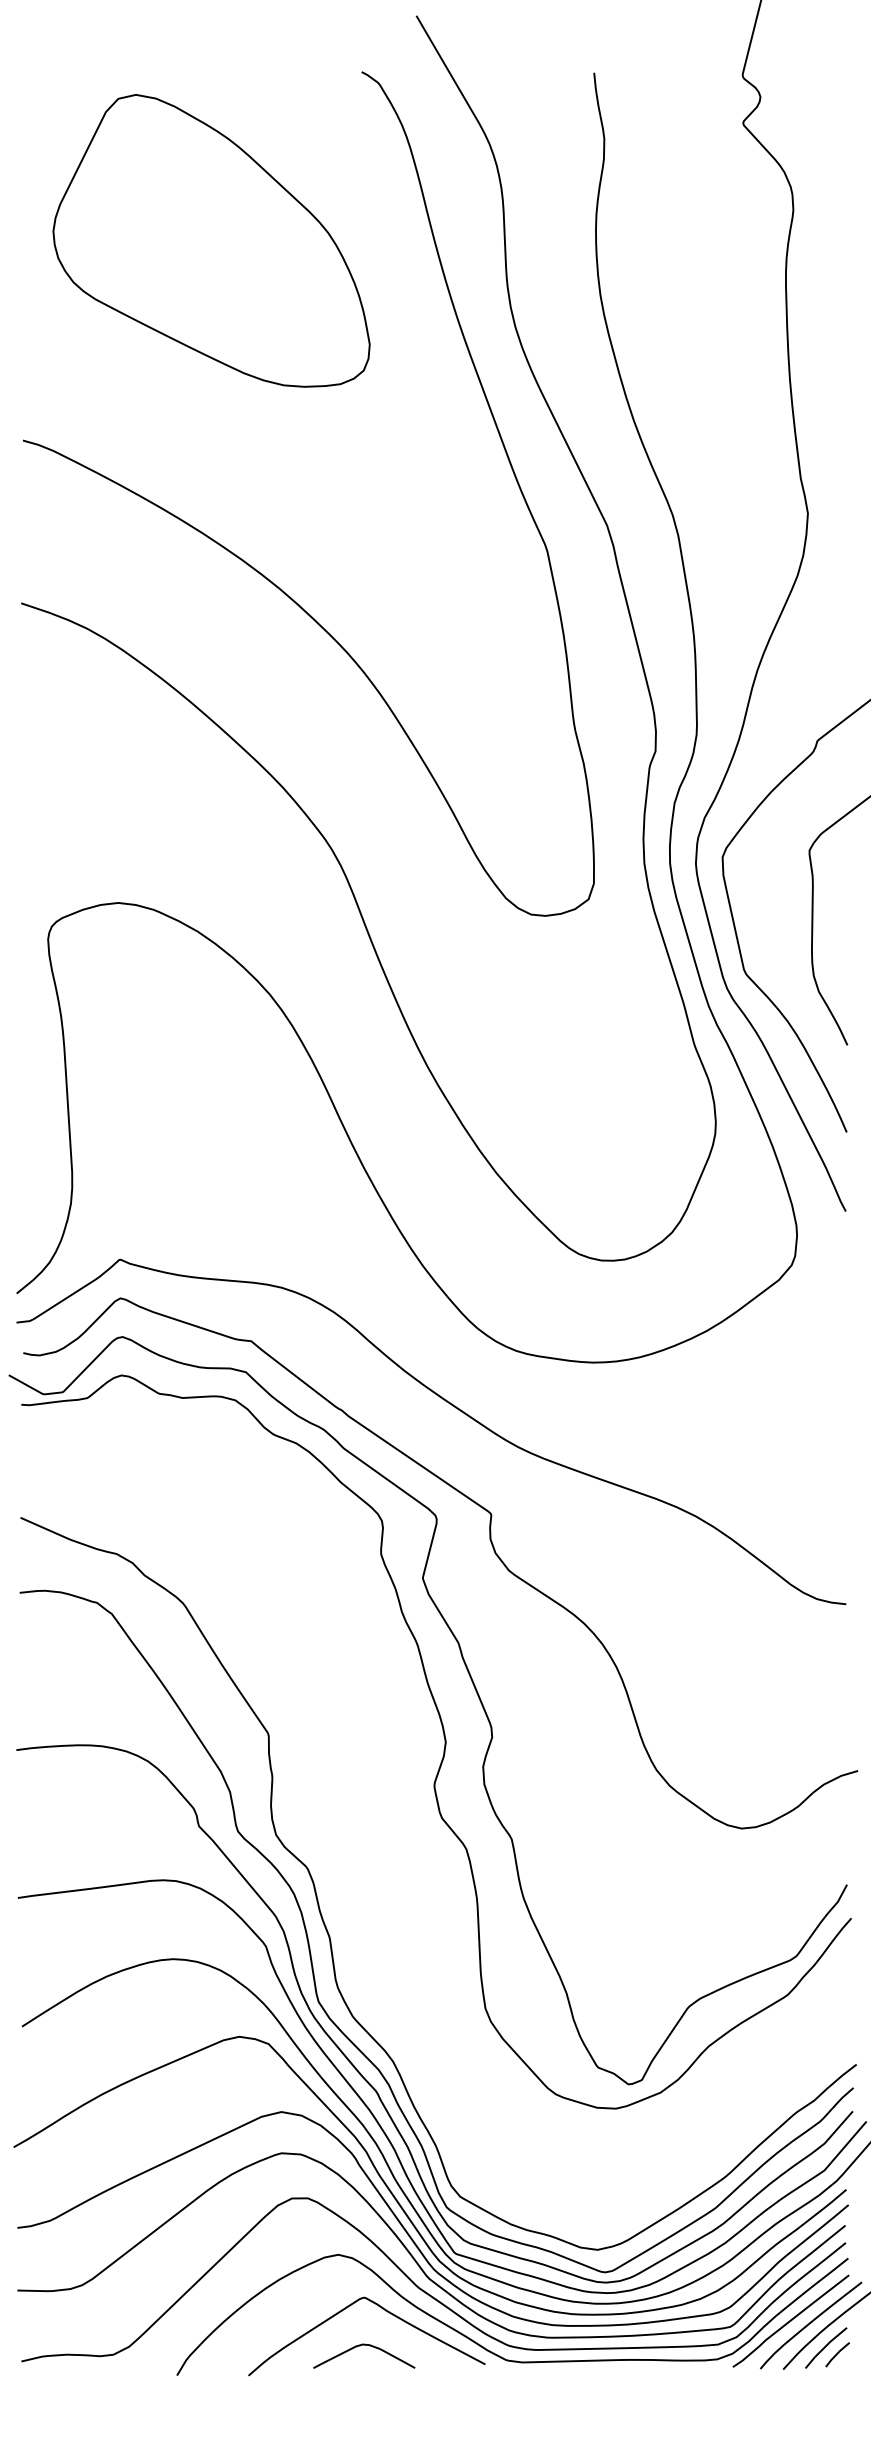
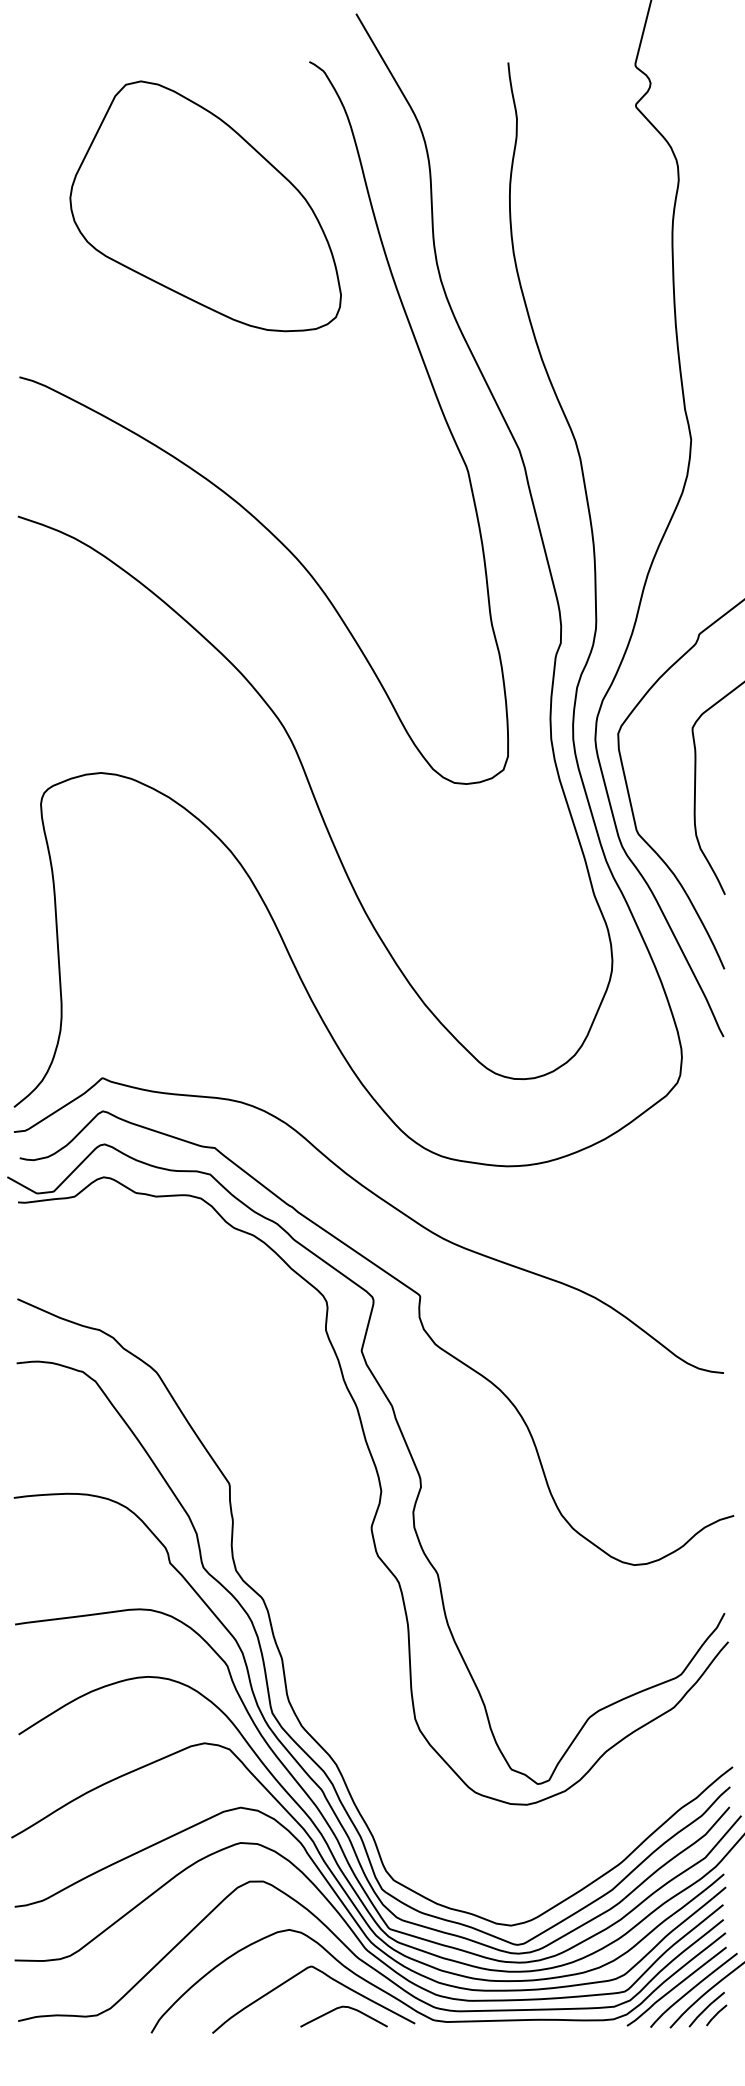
part: (211, 240) -> (205, 206), moved
curve: (360, 2346) -> (340, 2008), moved

